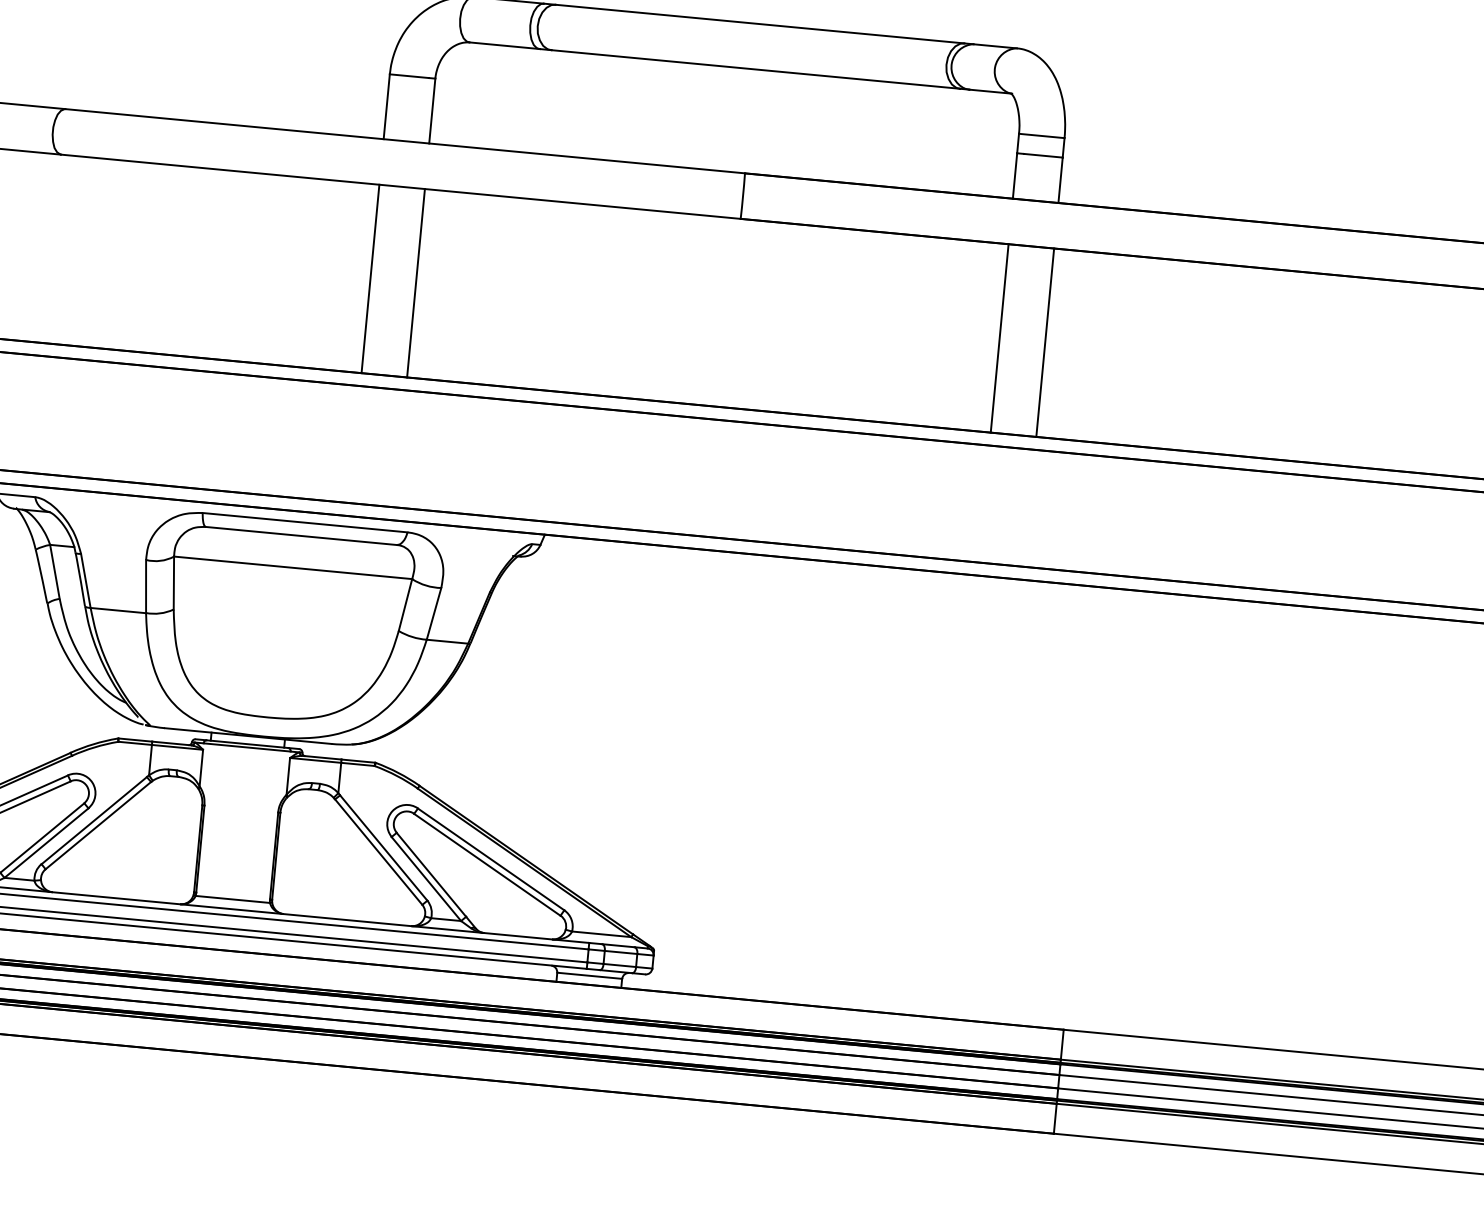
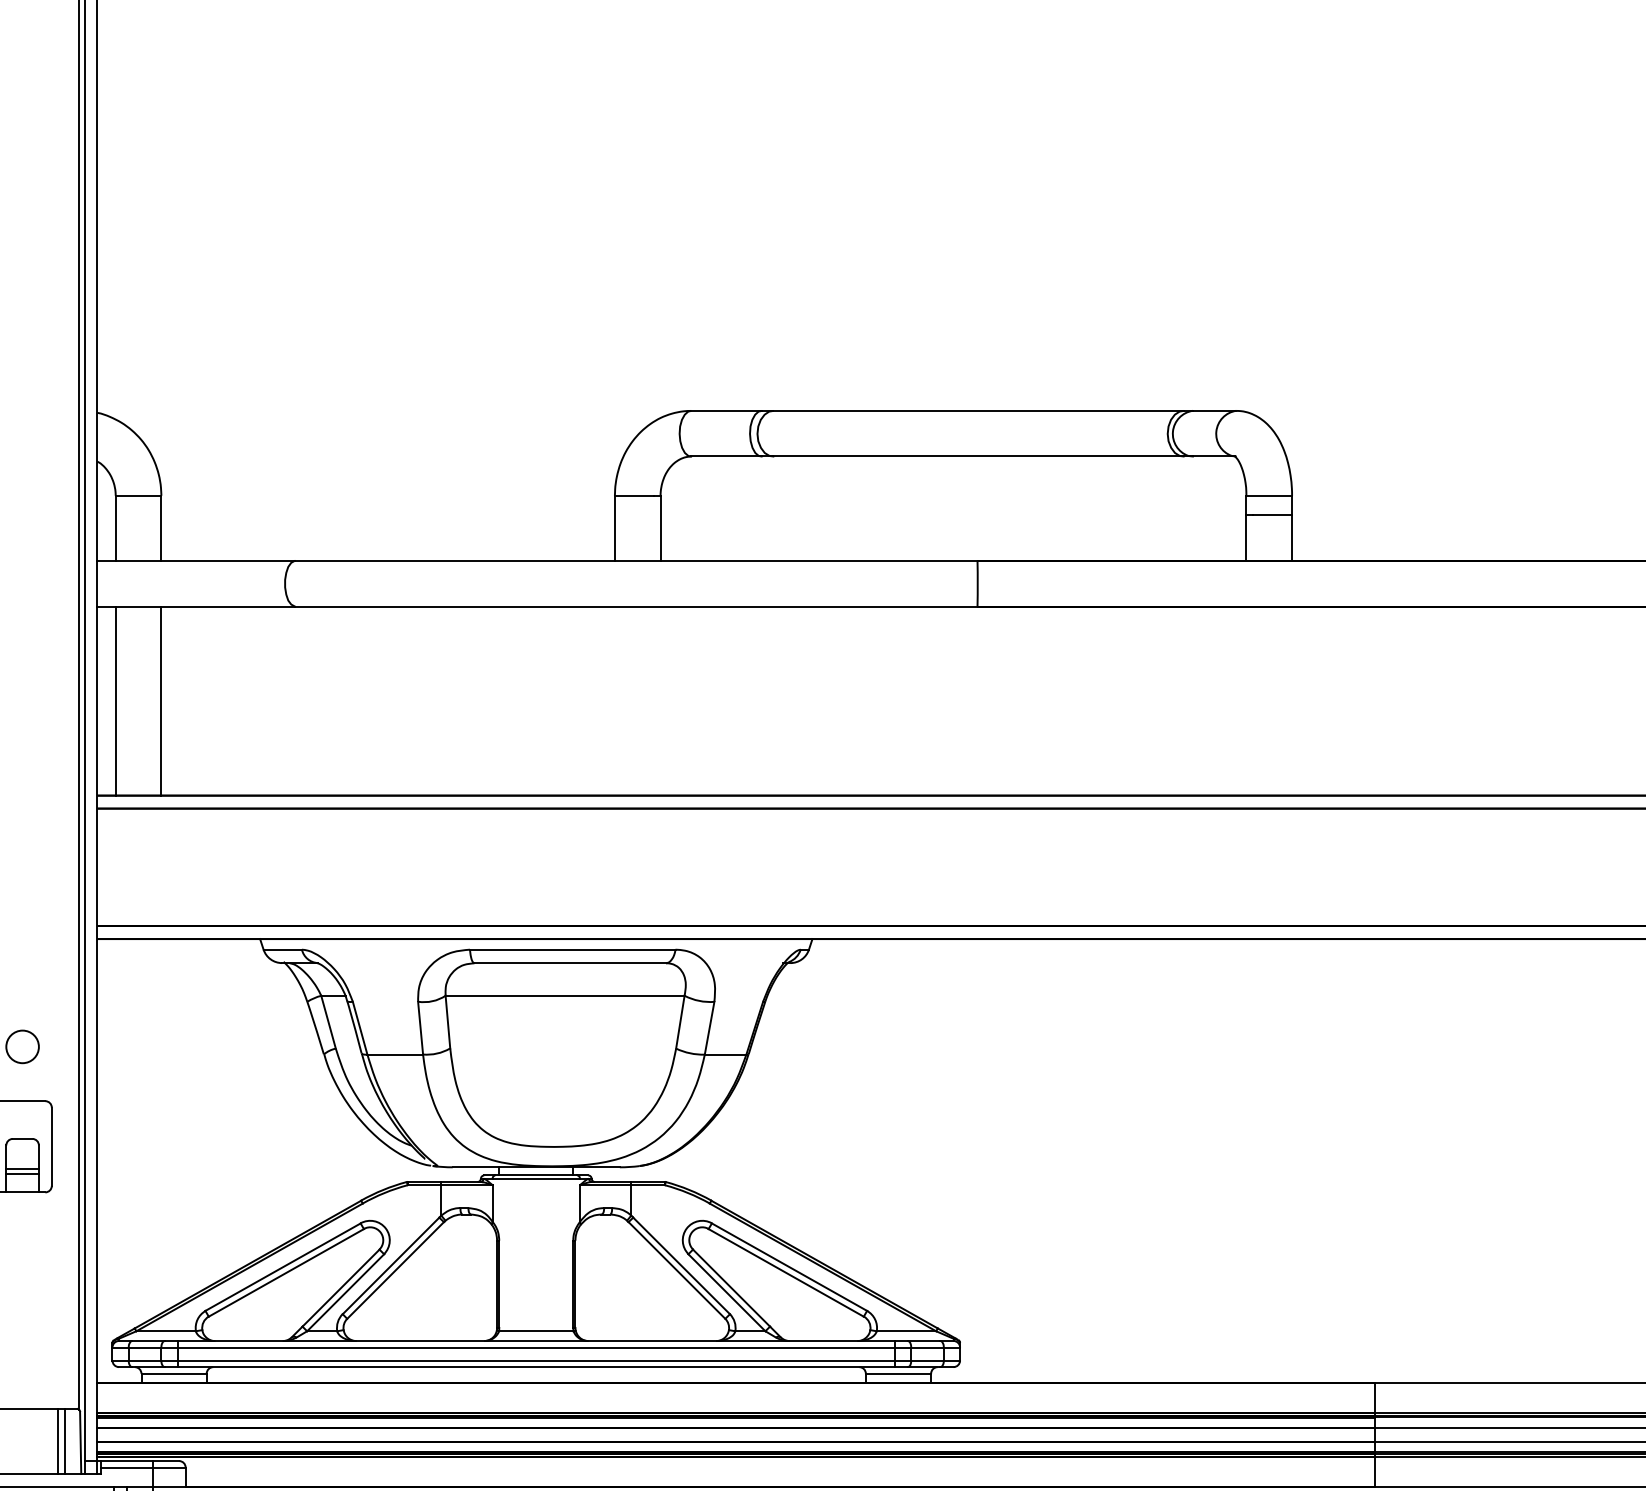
line: (370, 278) -> (614, 700), removed
line: (415, 282) -> (660, 700), removed
line: (999, 337) -> (1246, 700), removed
line: (1045, 342) -> (1292, 700), removed

